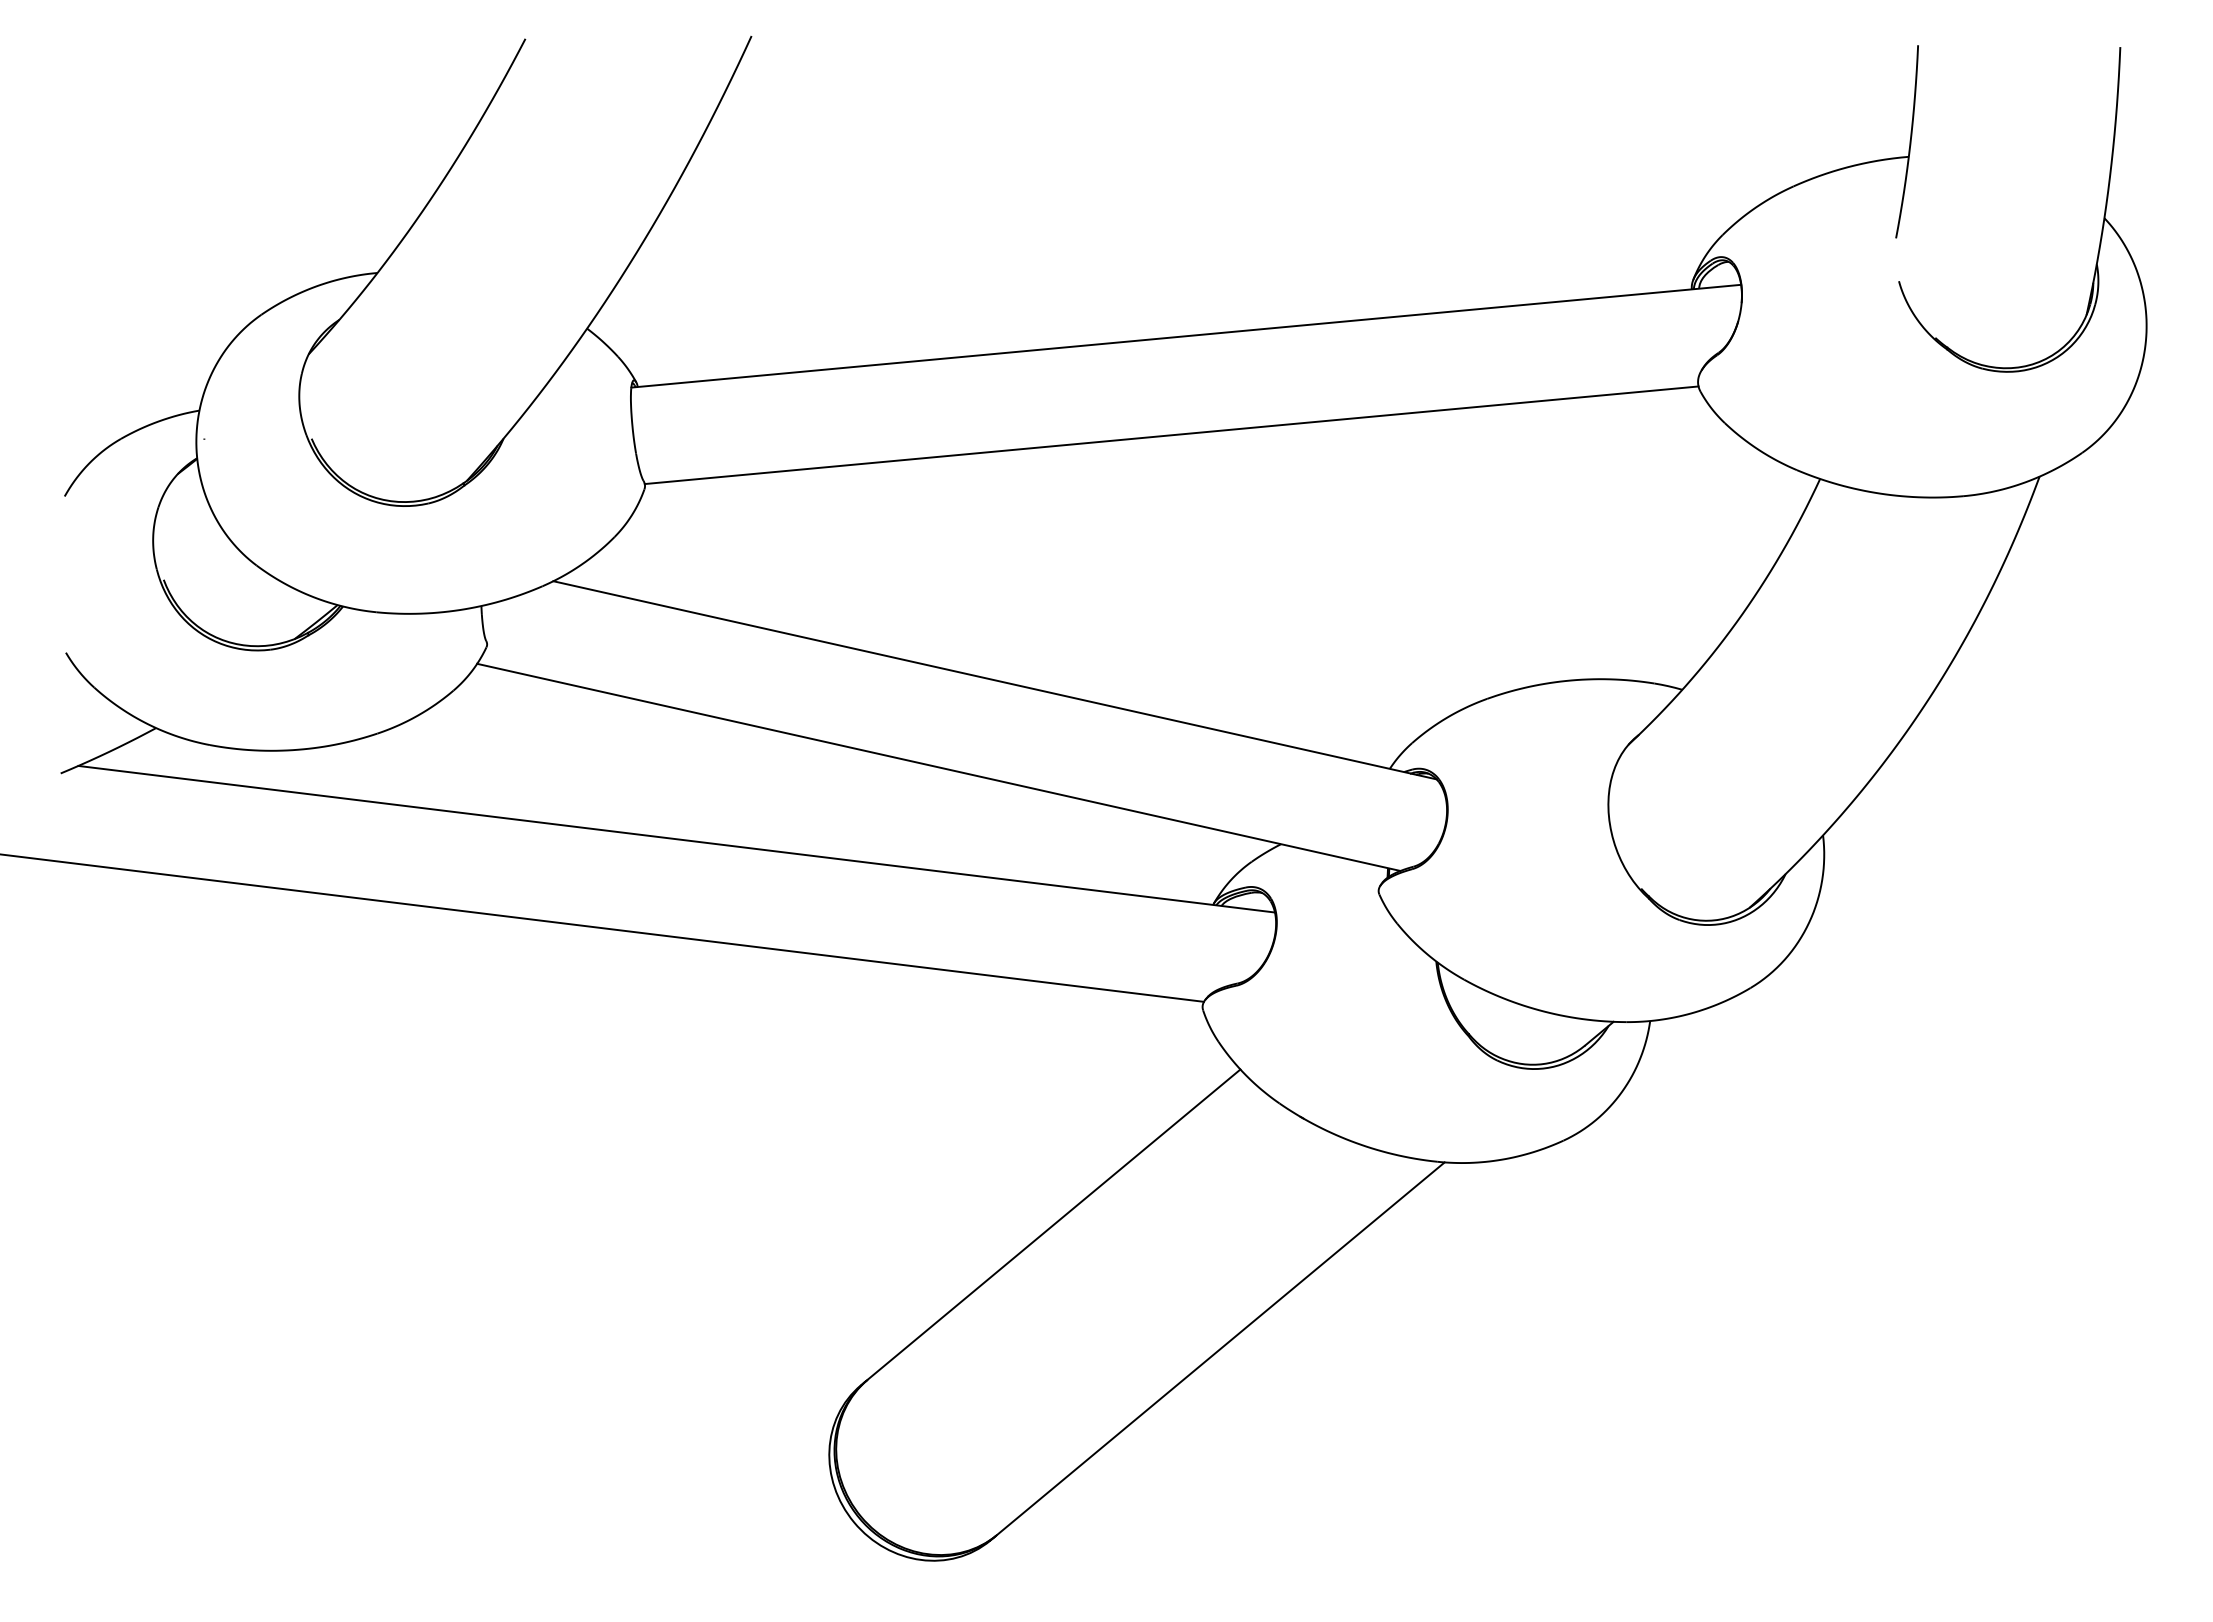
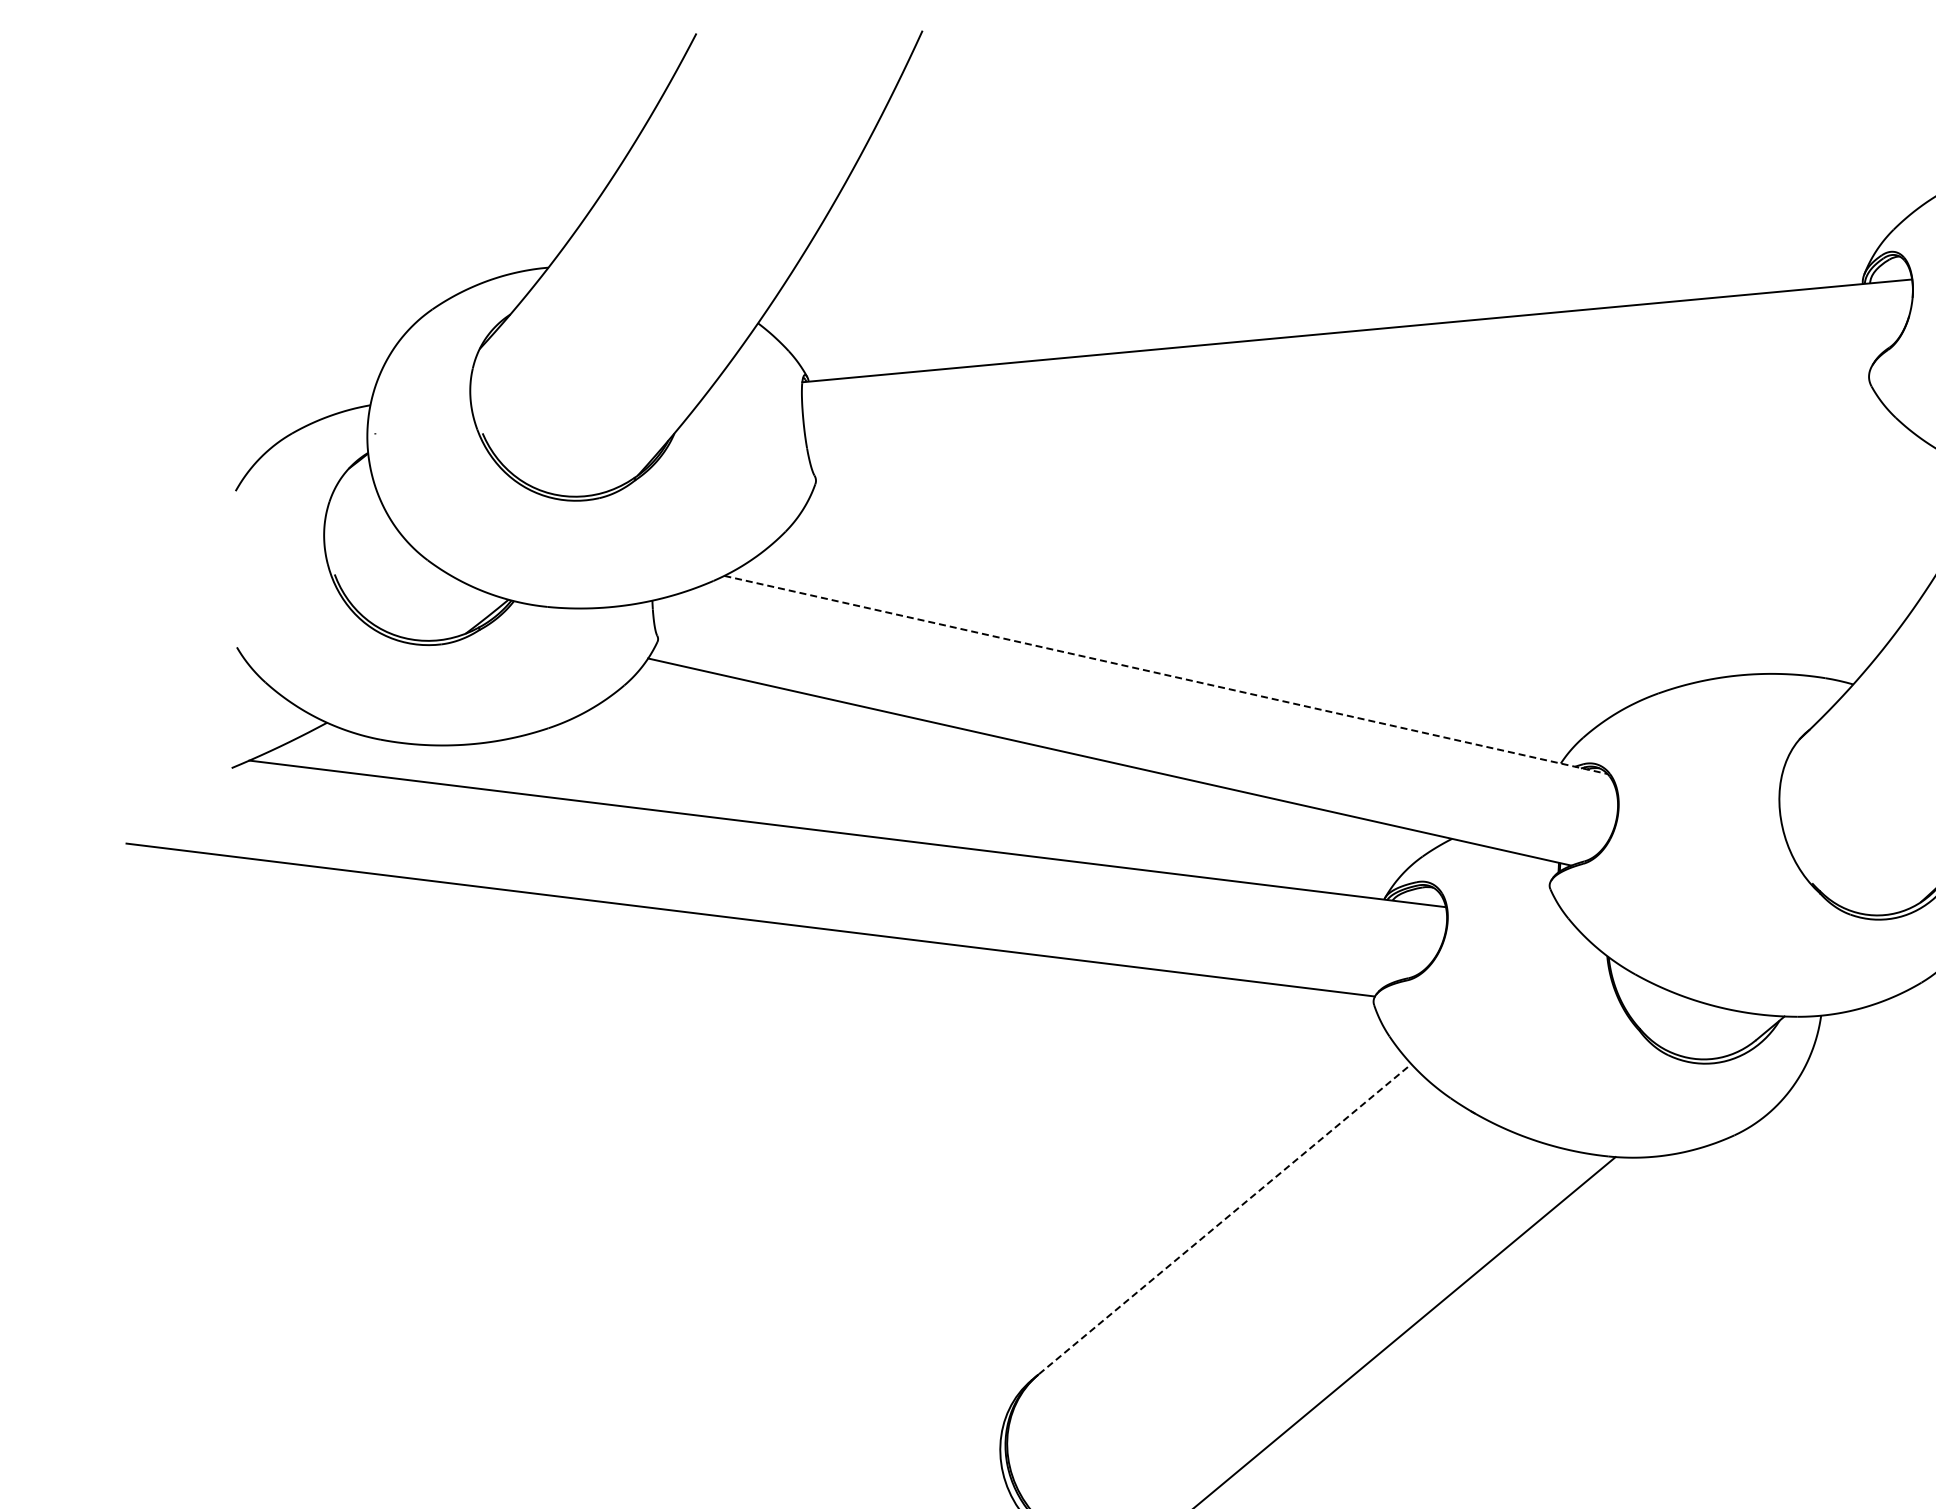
line: (1171, 435) -> (1342, 430), removed
line: (995, 680) -> (1166, 675), solid -> dashed
line: (1054, 1224) -> (1225, 1219), solid -> dashed

